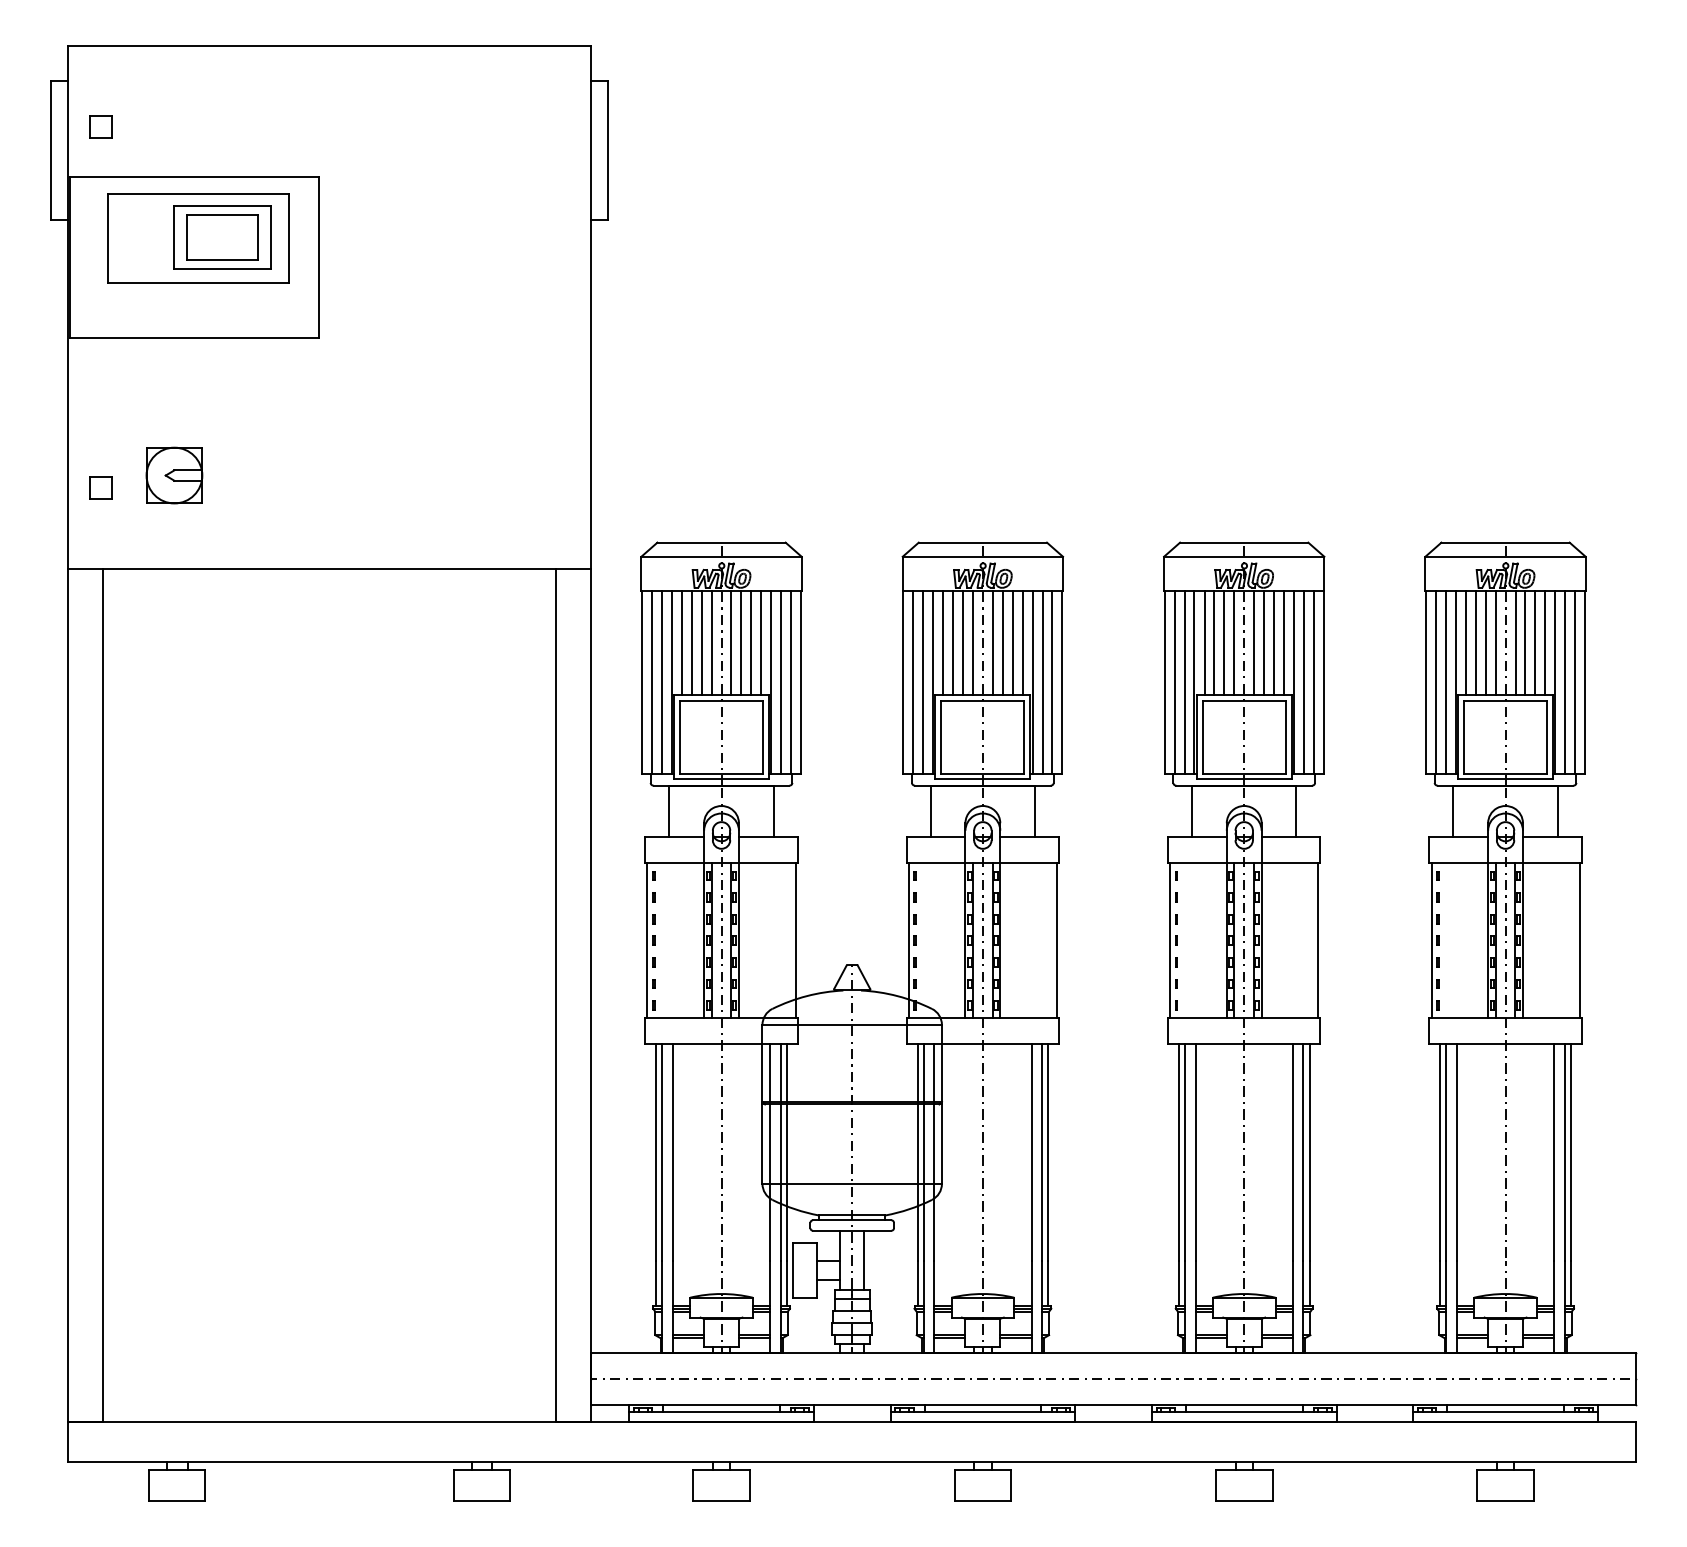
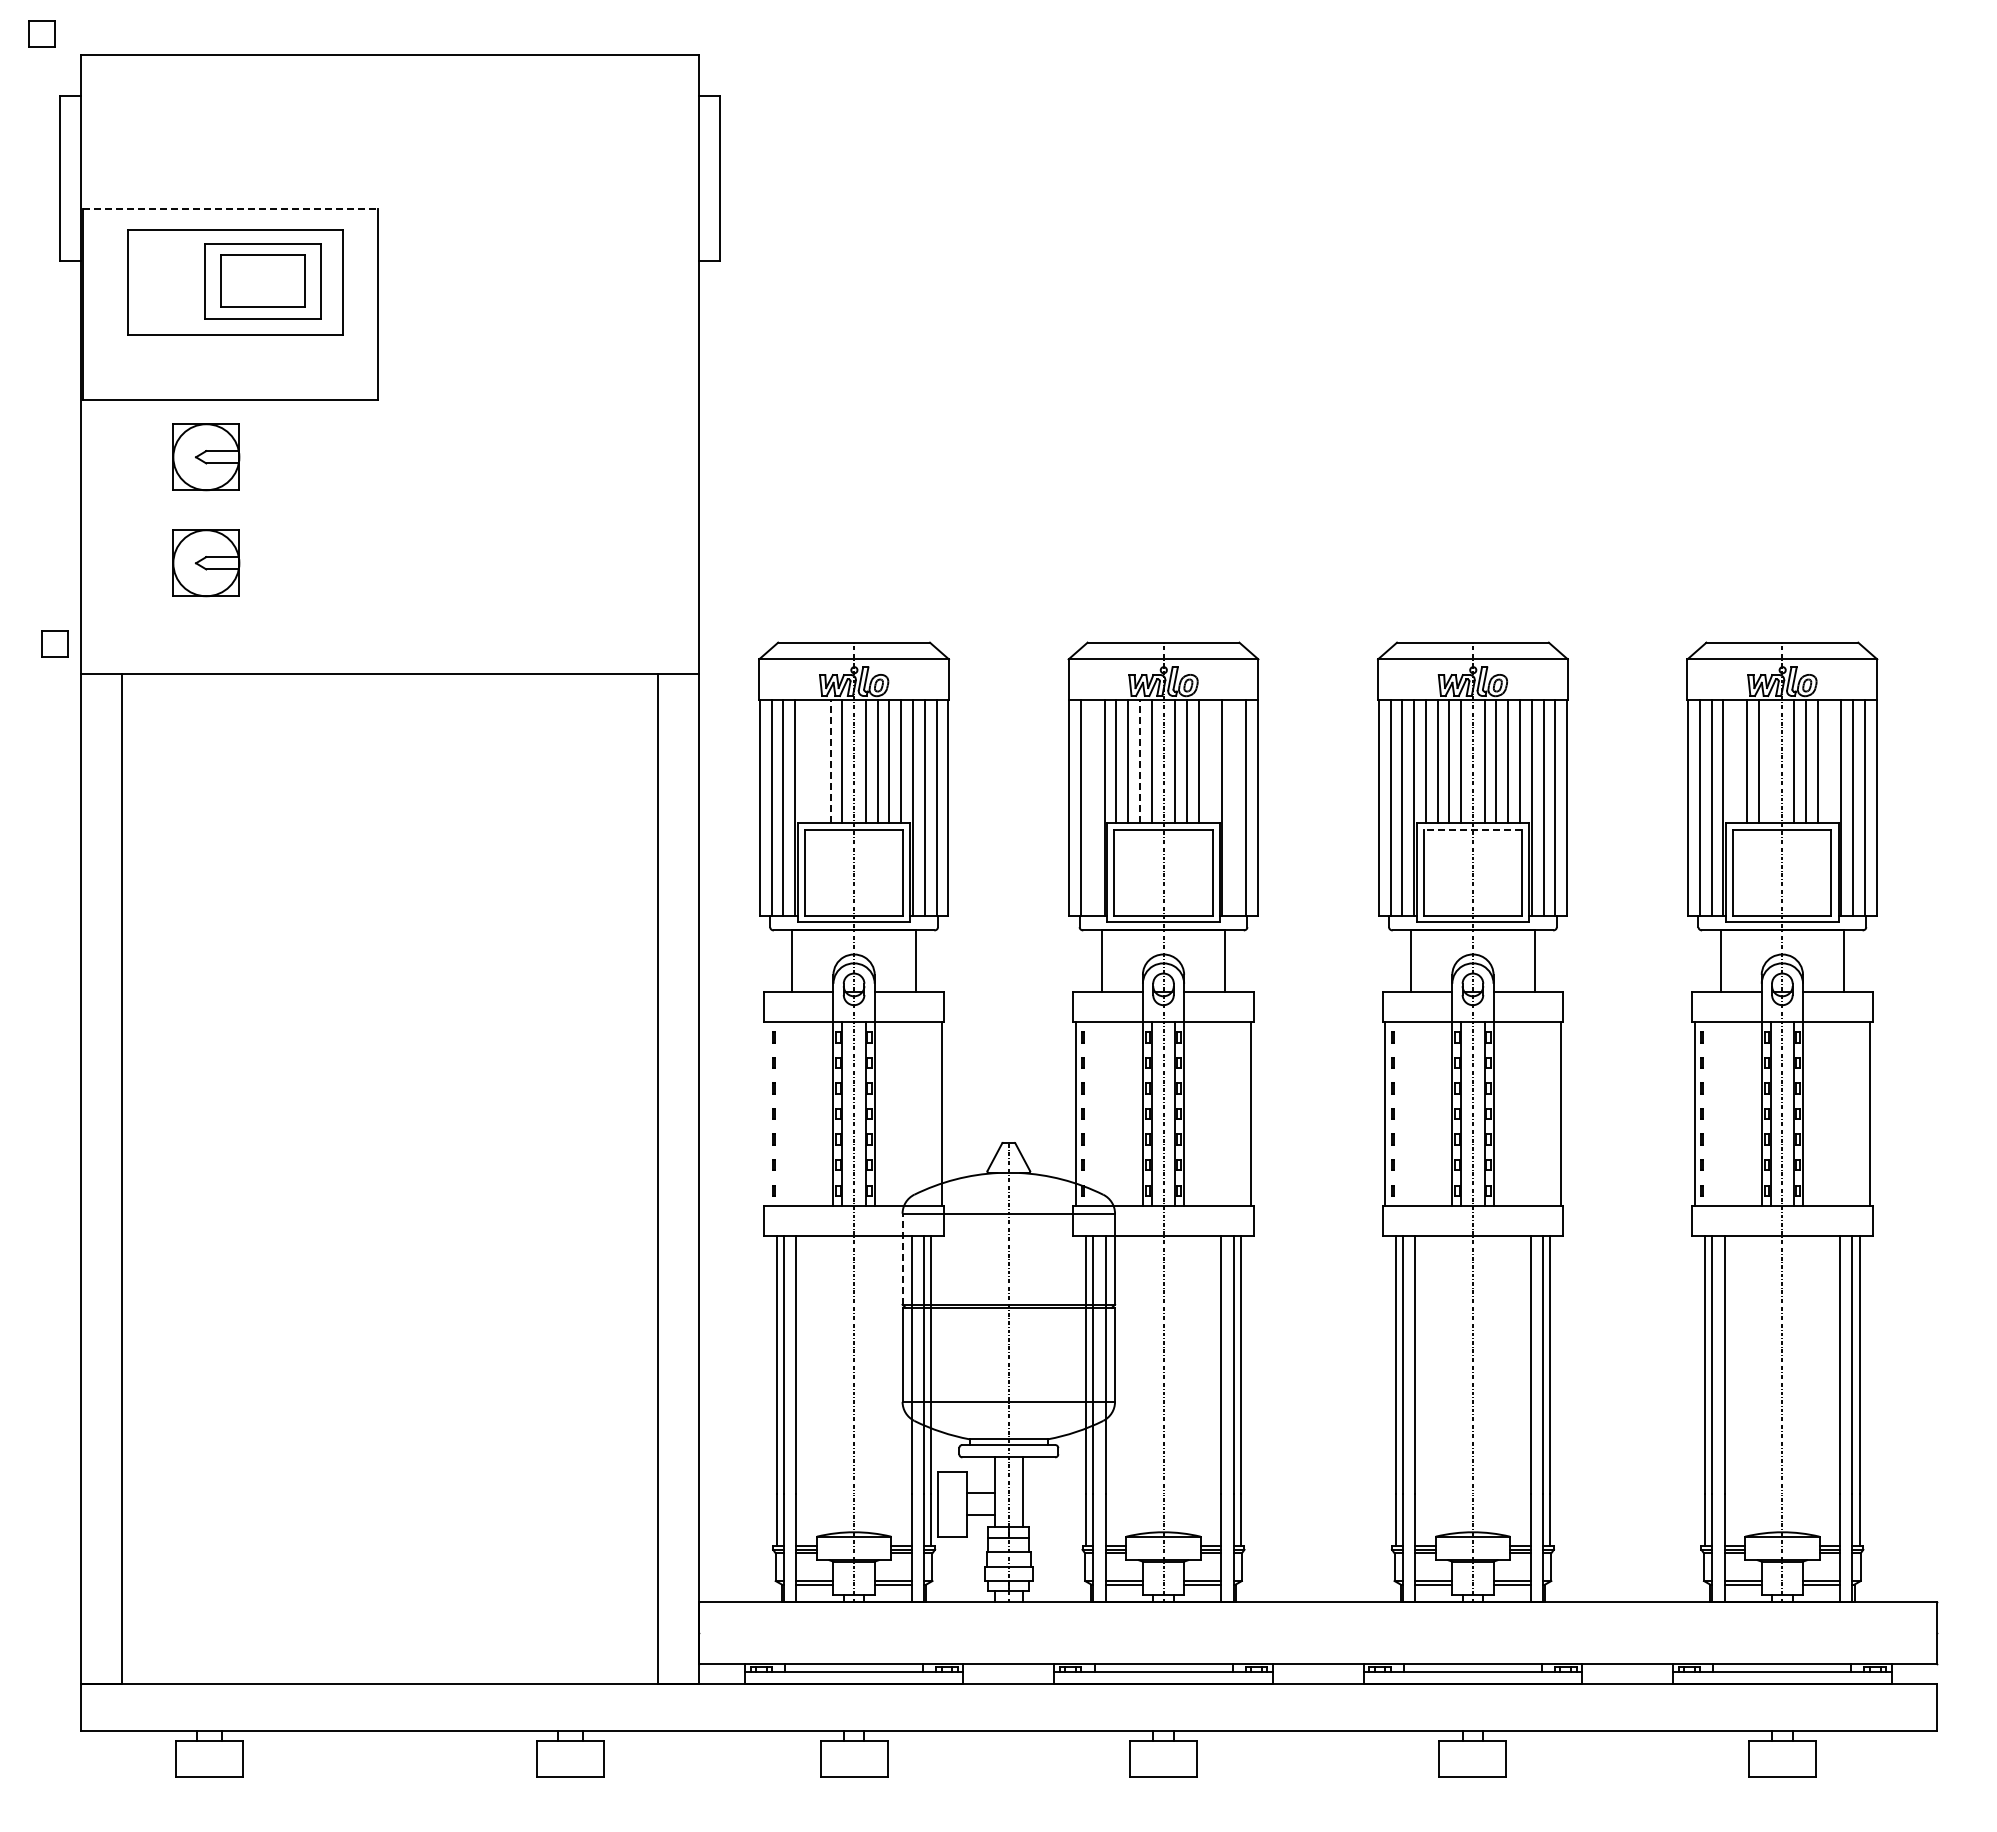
part: (100, 126) -> (41, 33), moved
line: (194, 176) -> (230, 209), solid -> dashed
part: (174, 386) -> (206, 457), added
part: (100, 487) -> (54, 643), moved
line: (682, 643) -> (807, 761), removed
line: (691, 643) -> (818, 761), removed
line: (701, 643) -> (830, 761), solid -> dashed
line: (963, 643) -> (1140, 761), solid -> dashed
line: (1022, 643) -> (1210, 761), removed
line: (1465, 643) -> (1735, 761), removed
line: (1495, 643) -> (1770, 761), removed
line: (1545, 643) -> (1829, 761), removed
line: (922, 682) -> (1092, 808), removed
line: (1042, 682) -> (1234, 808), removed
line: (1243, 700) -> (1472, 829), solid -> dashed
line: (647, 940) -> (766, 1113), removed
line: (762, 1063) -> (902, 1259), solid -> dashed
line: (1113, 1378) -> (1318, 1632), removed

